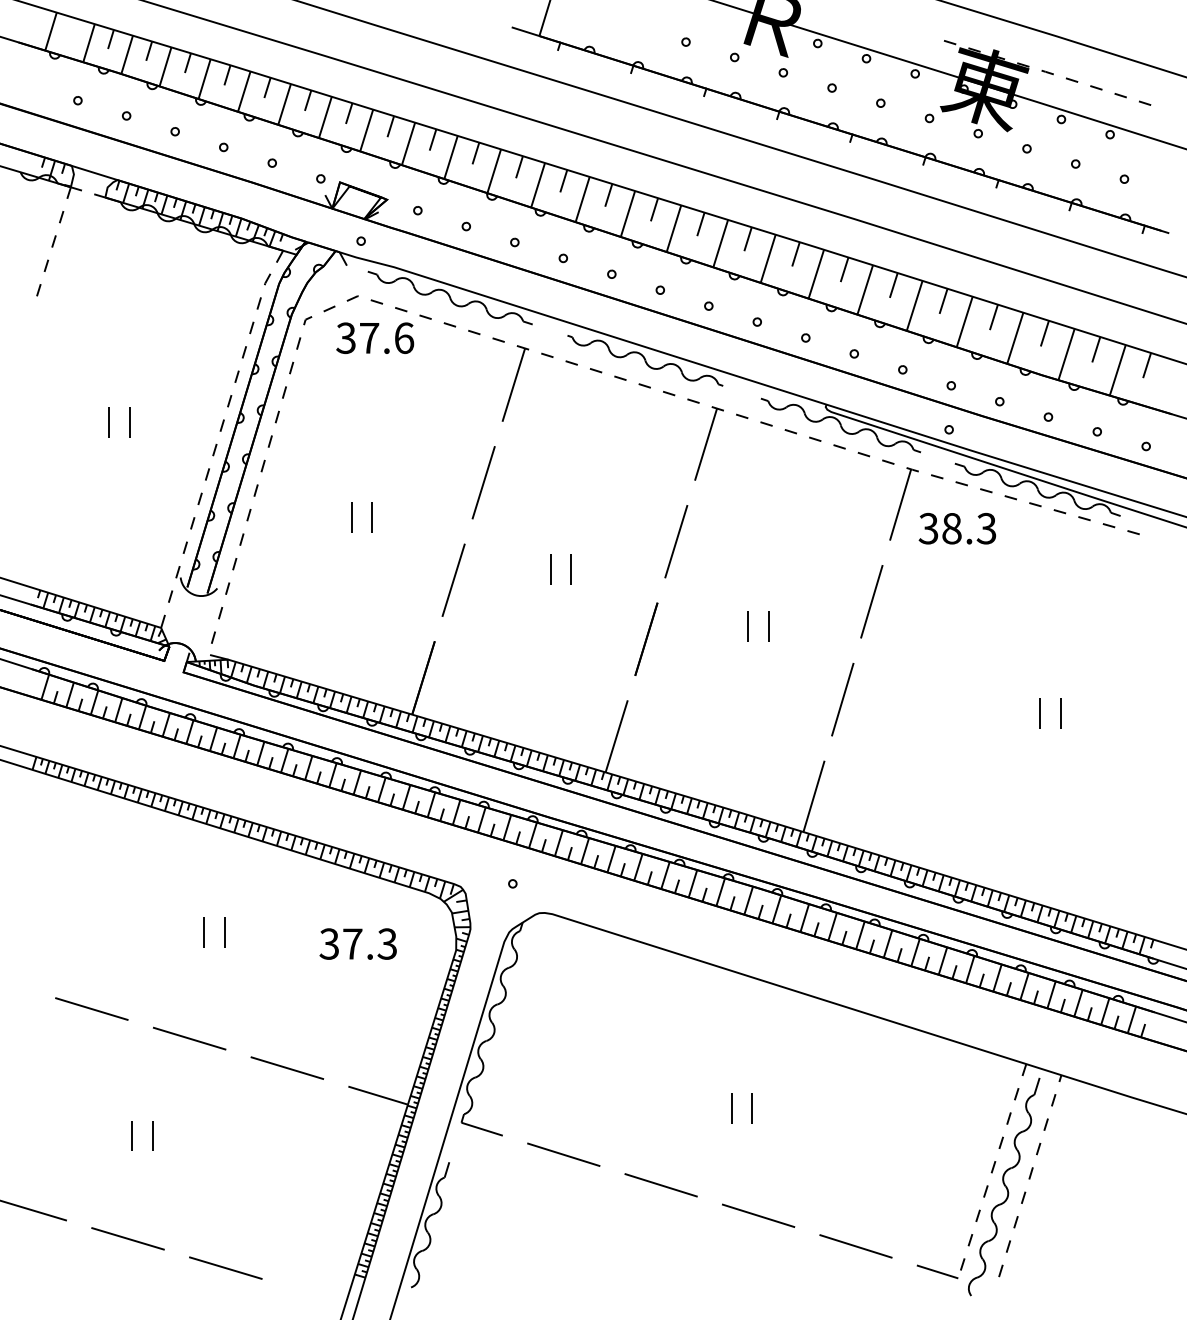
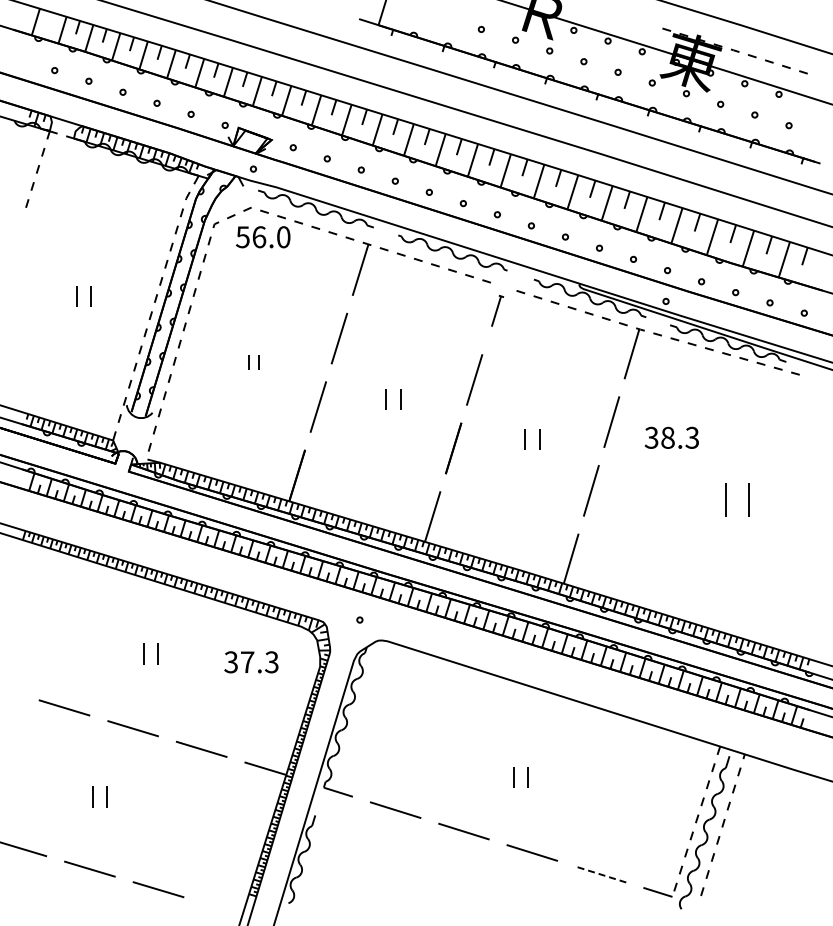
text: (375, 338) -> (263, 237), 37.6 -> 56.0
part: (708, 442) -> (497, 310), size x0.6
part: (361, 516) -> (253, 362), size x0.7
text: (956, 528) -> (671, 437), moved
part: (1049, 713) -> (736, 500), size x1.6
line: (855, 1246) -> (600, 874), solid -> dashed

